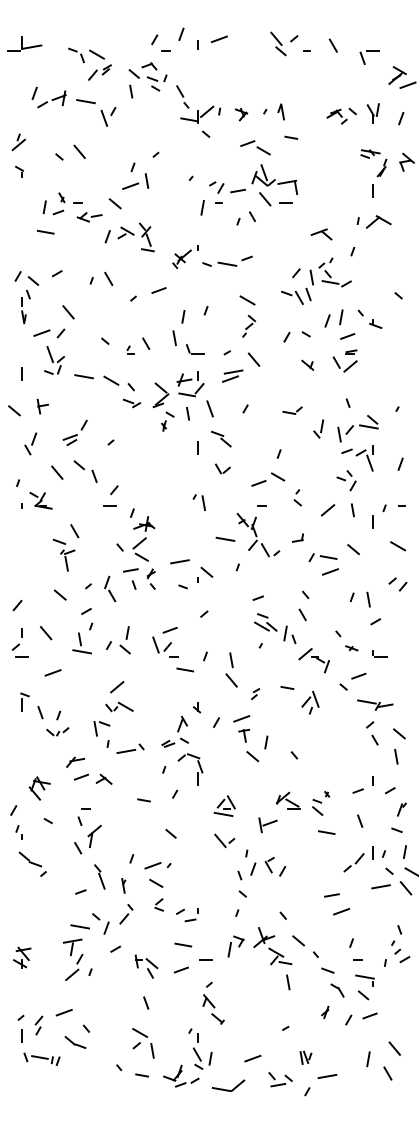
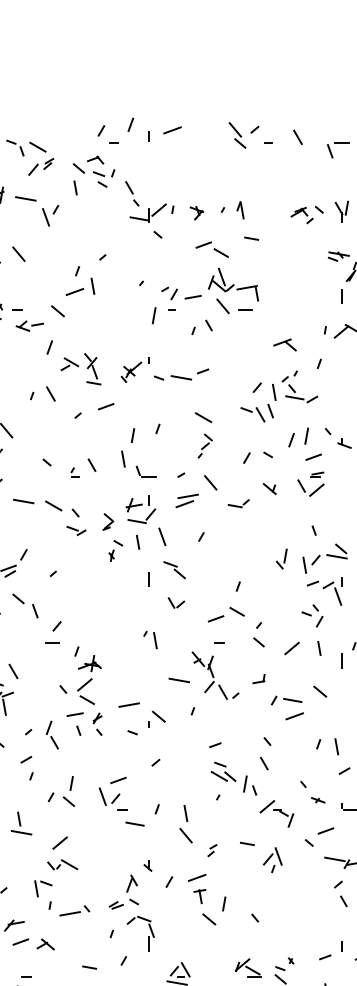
part: (135, 237) -> (80, 369), moved
part: (160, 395) -> (107, 522), size x0.6
part: (292, 410) -> (238, 503), moved
part: (297, 497) -> (258, 634), size x1.4
part: (81, 643) -> (20, 823), moved

